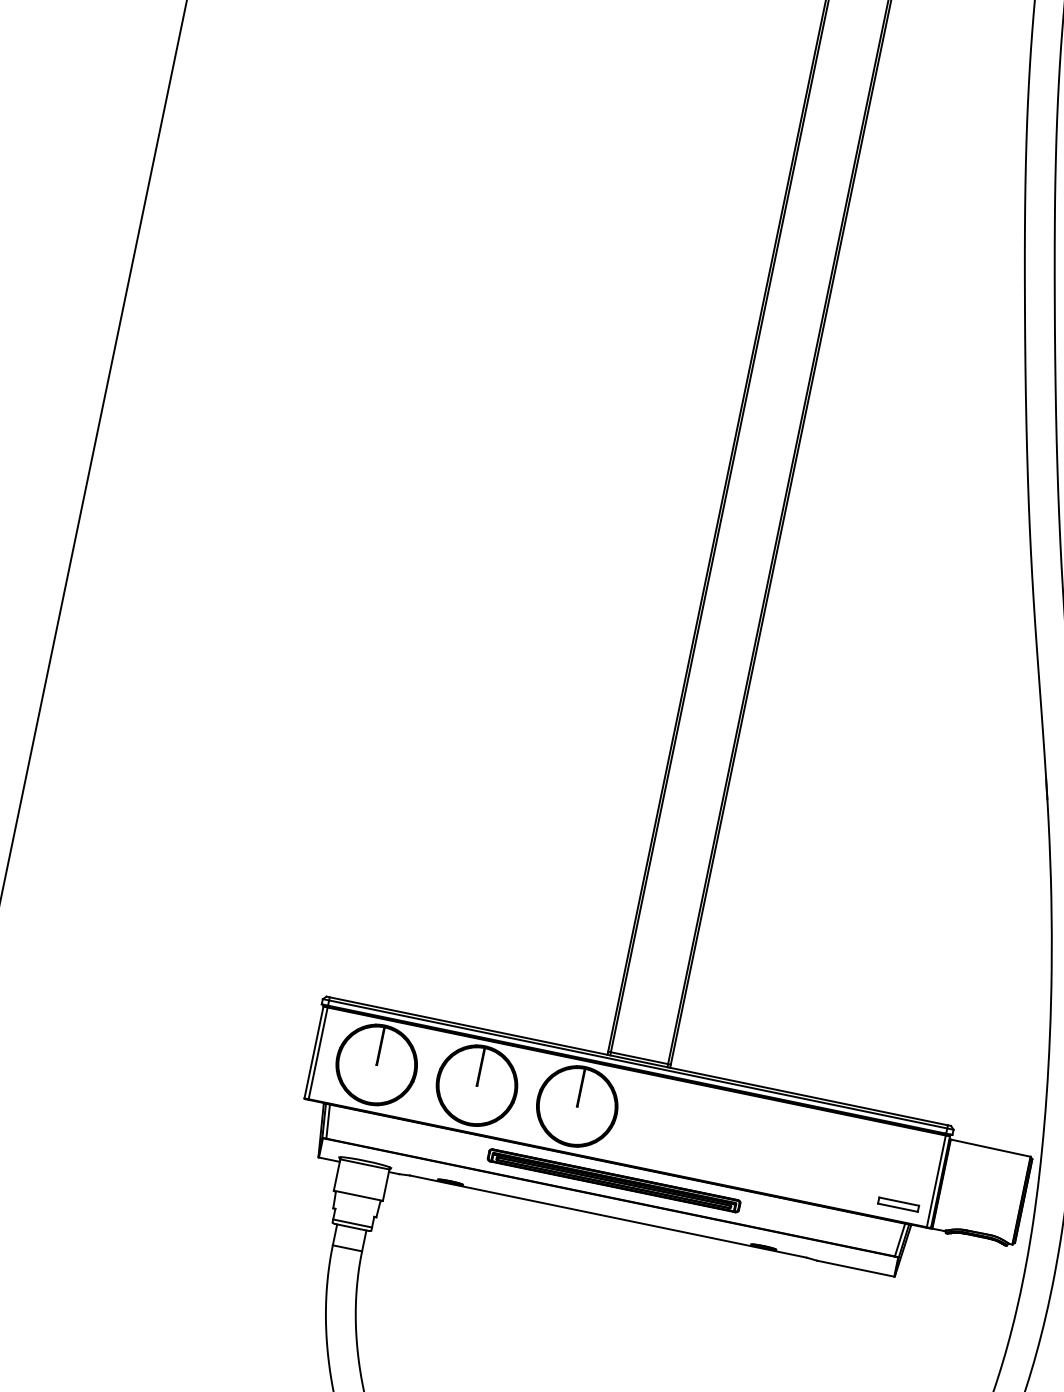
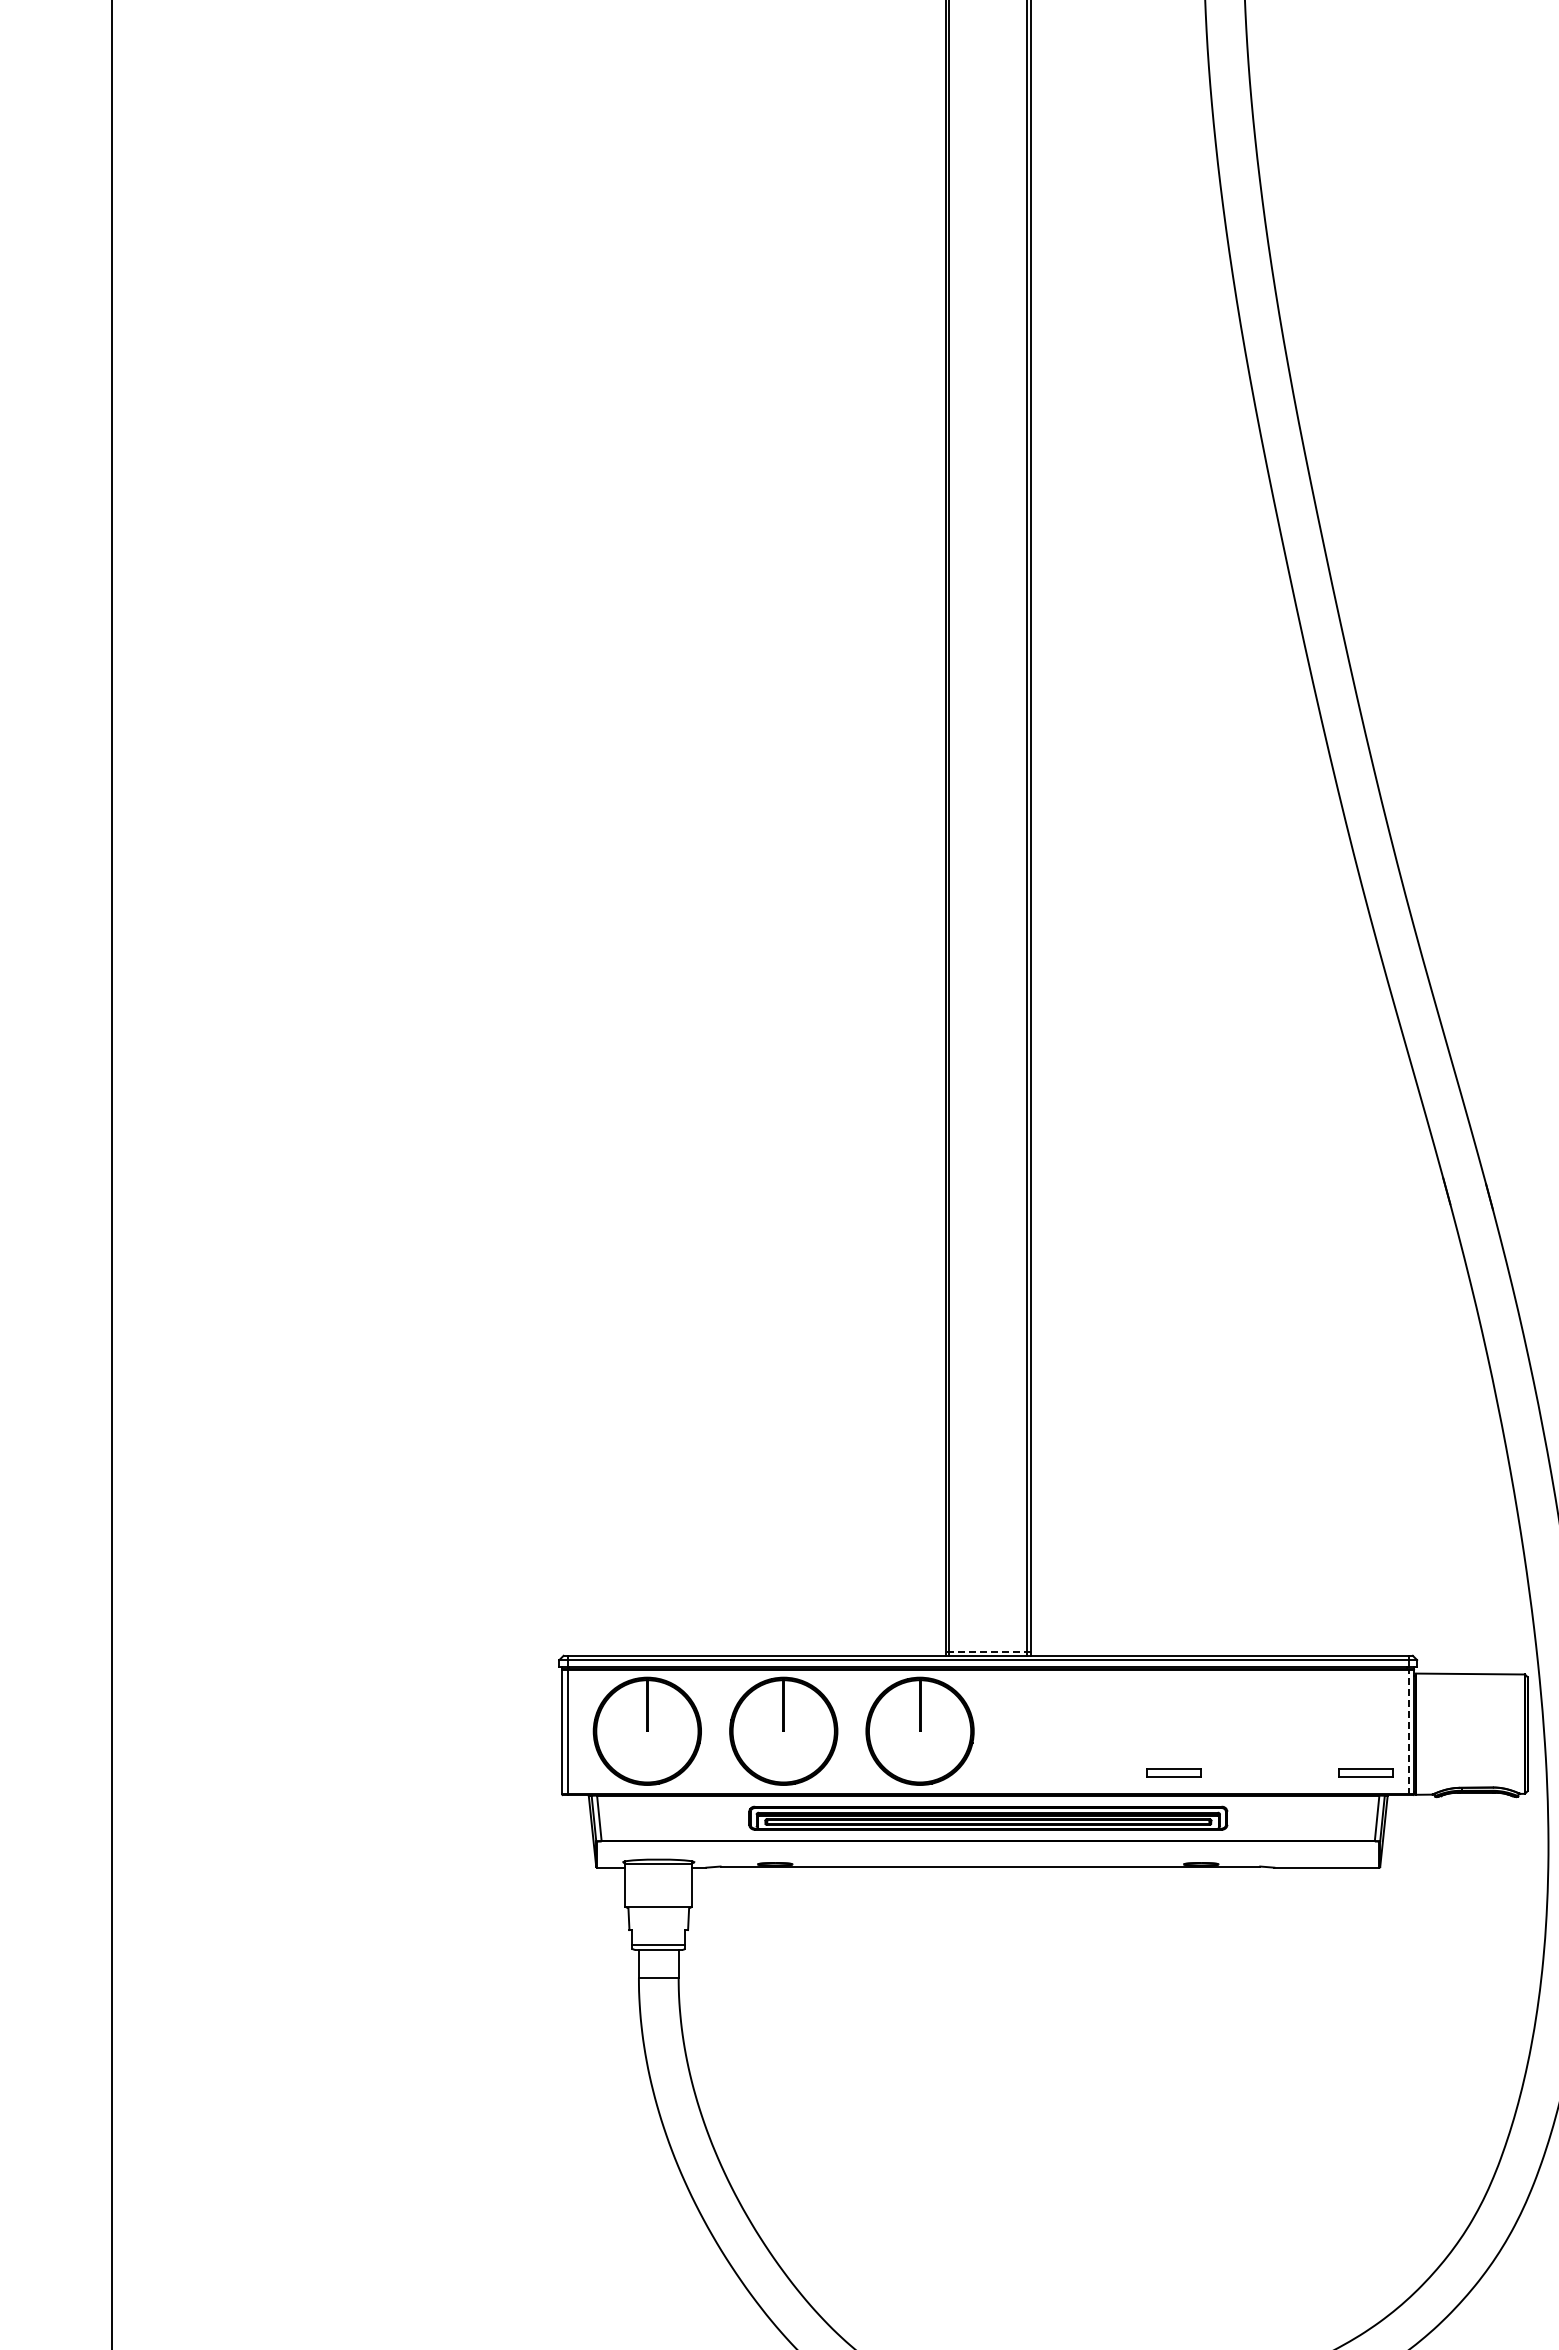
line: (639, 1058) -> (988, 1651), solid -> dashed
part: (757, 1175) -> (1173, 1772), added
part: (613, 1180) -> (987, 1818), size x1.4
line: (936, 1180) -> (1408, 1731), solid -> dashed

